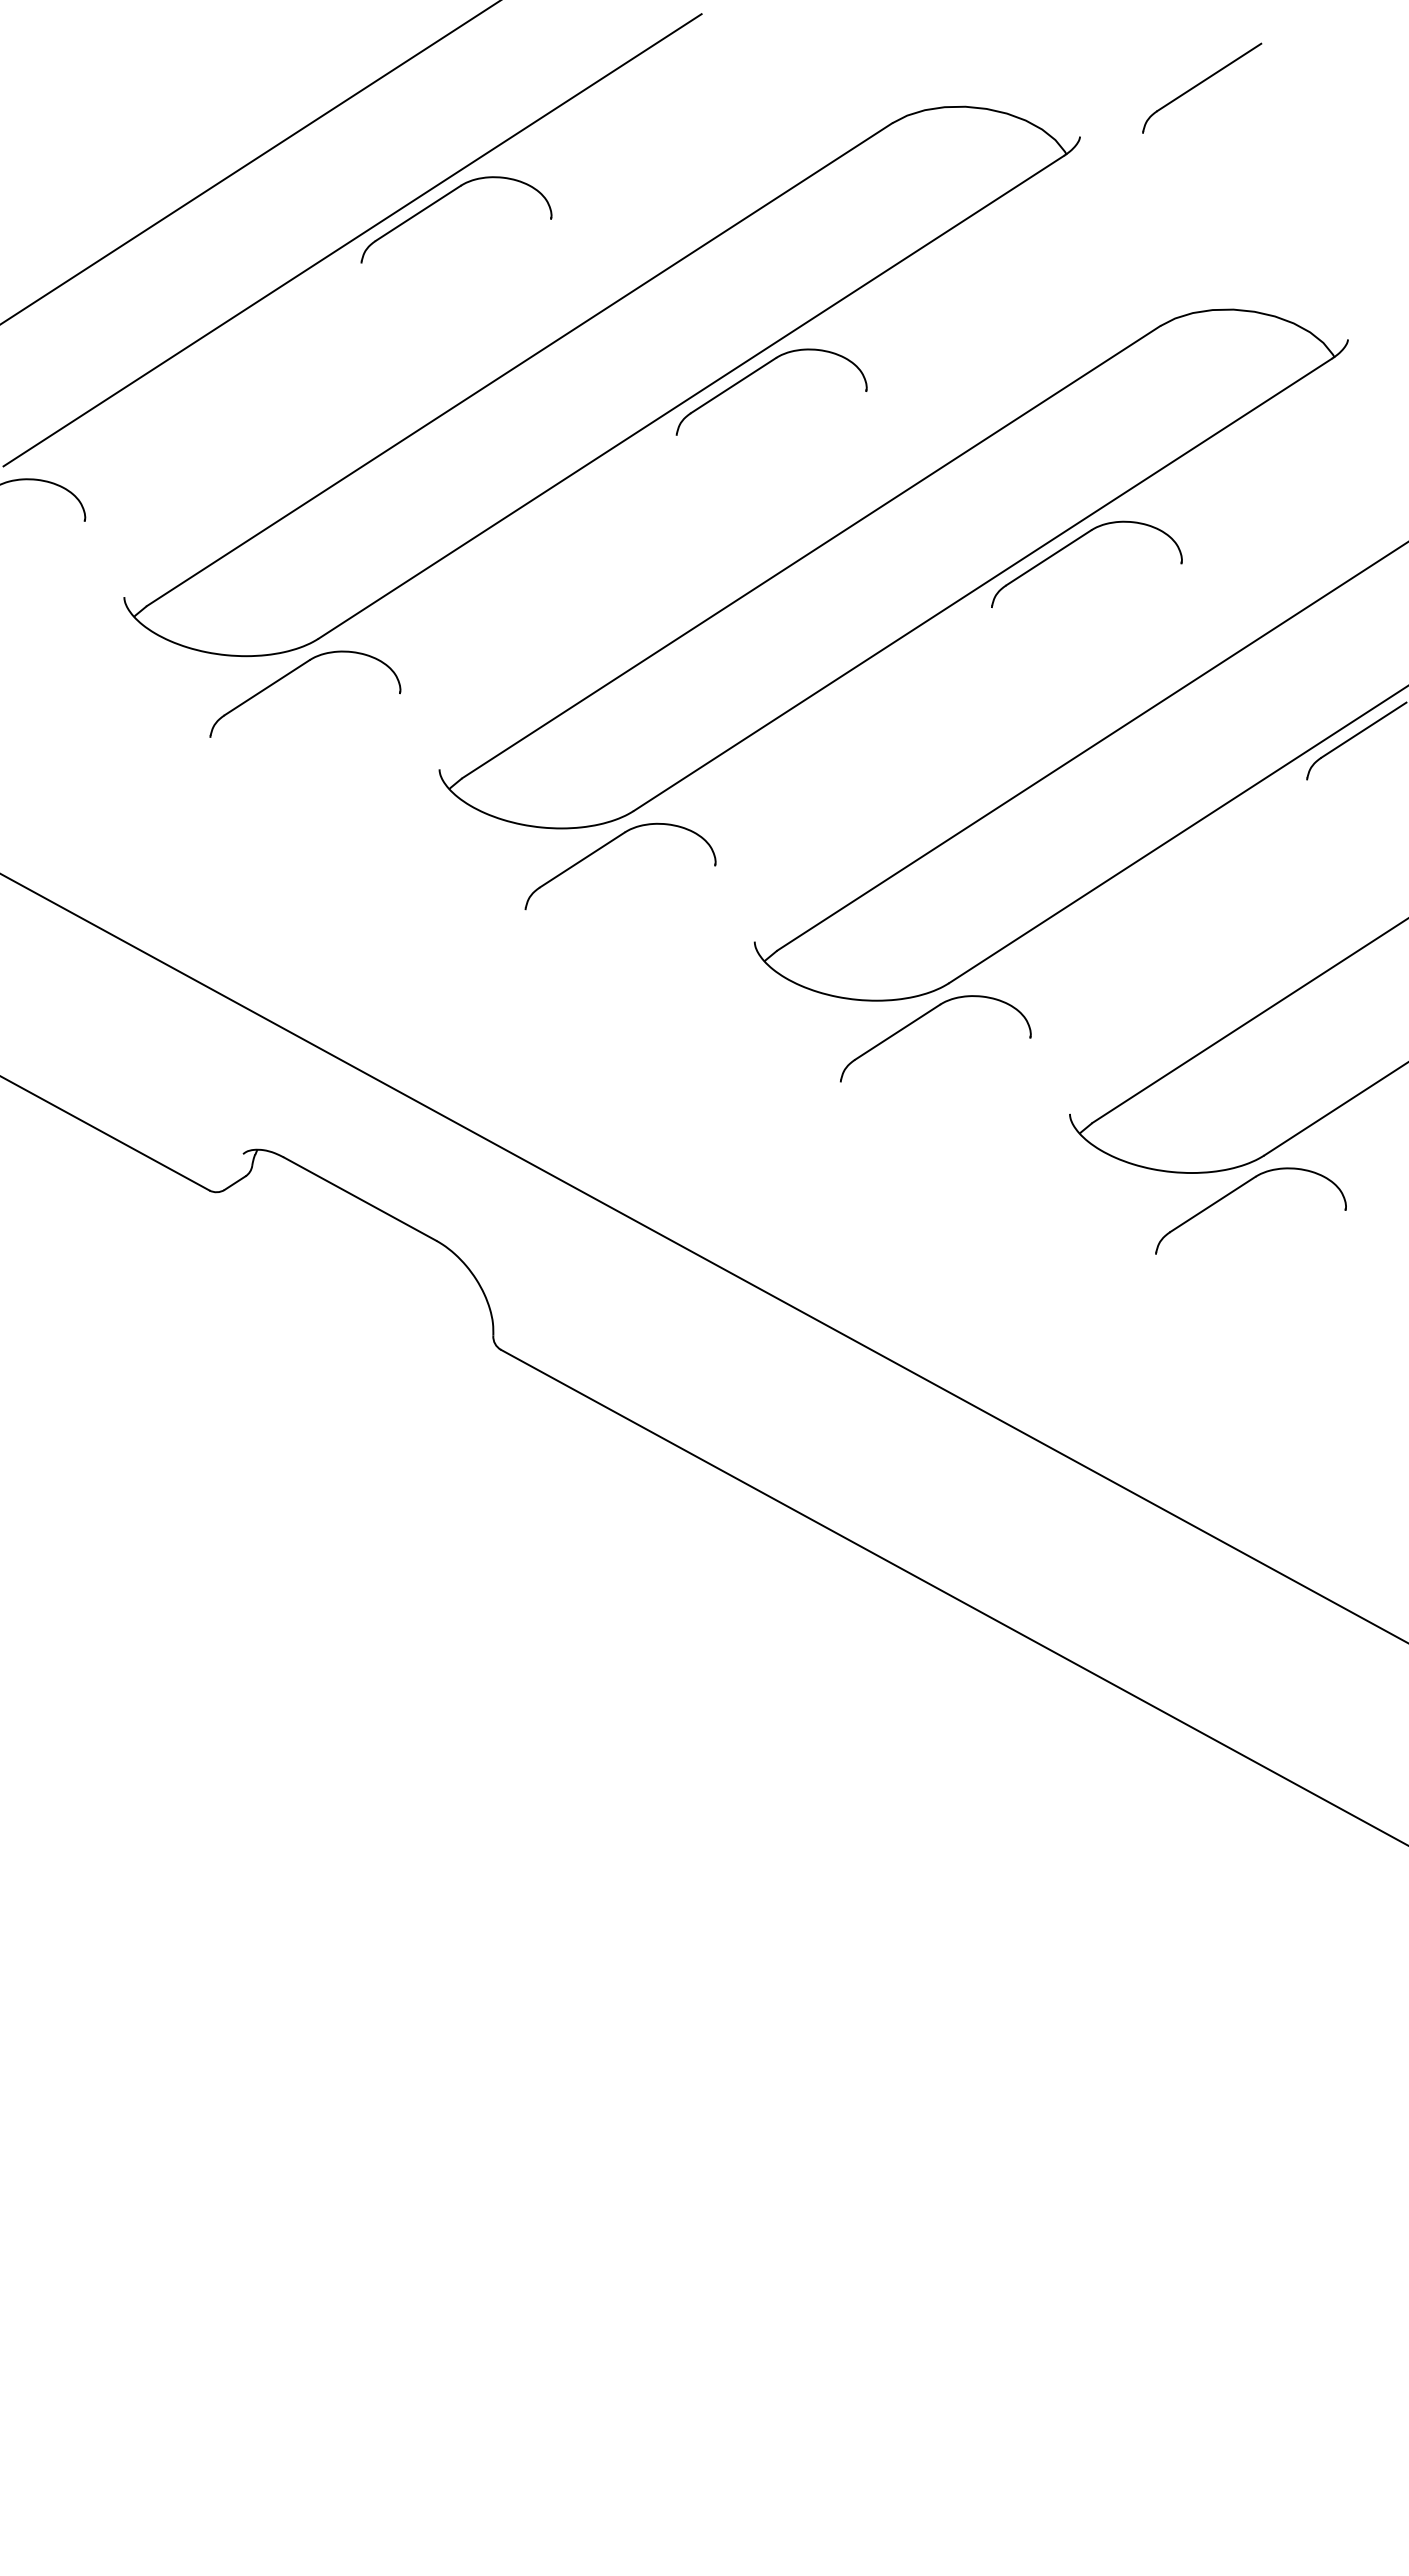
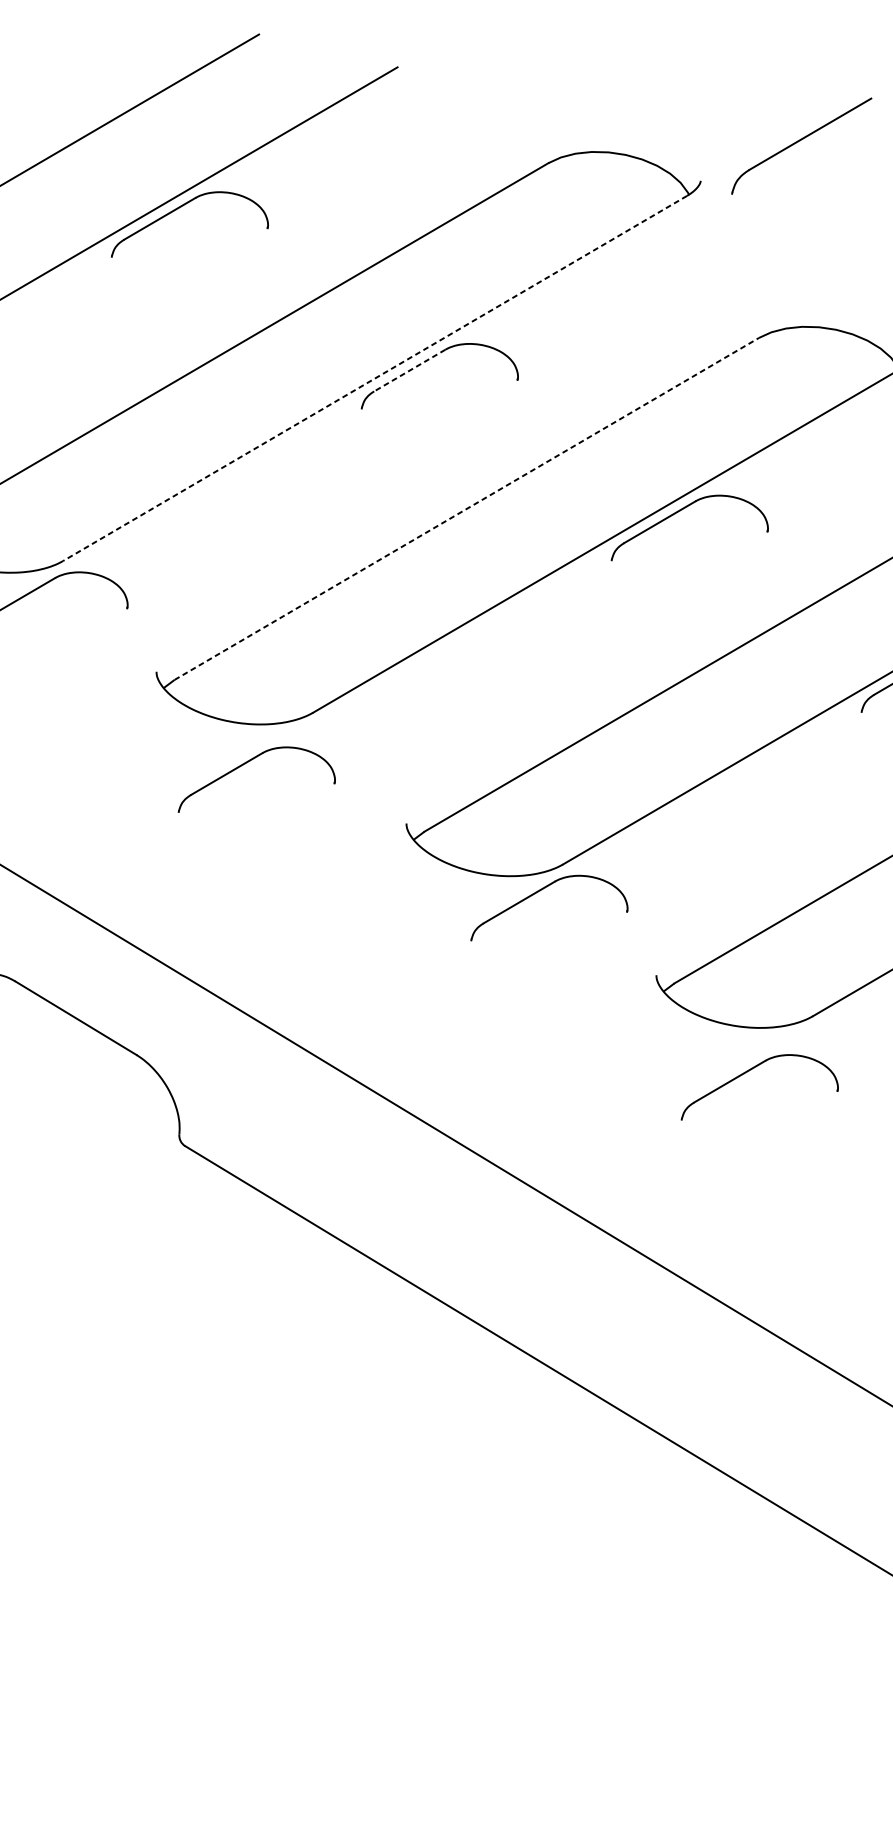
part: (1202, 87) -> (802, 145), size x1.4
line: (733, 385) -> (409, 370), solid -> dashed
line: (690, 397) -> (374, 378), solid -> dashed
line: (811, 552) -> (467, 509), solid -> dashed
part: (605, 846) -> (246, 763), moved
part: (1236, 1190) -> (749, 1071), moved

